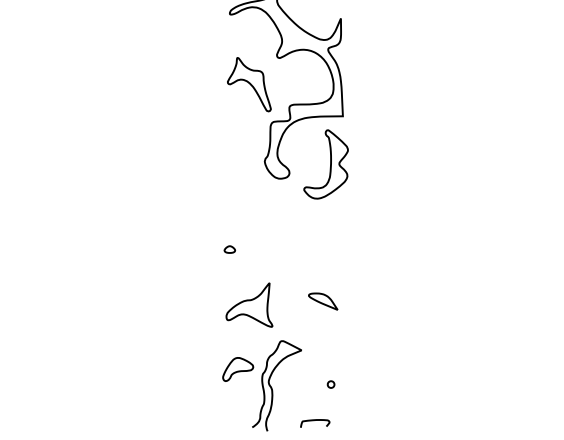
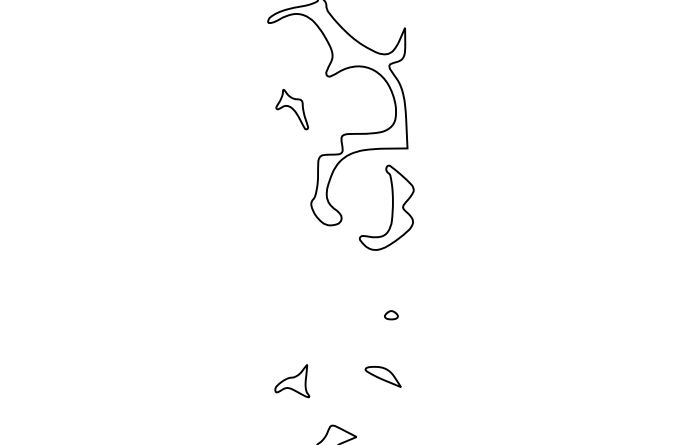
part: (249, 84) -> (292, 109), size x0.6
part: (229, 249) -> (390, 315), moved
part: (249, 304) -> (292, 380), size x0.6

